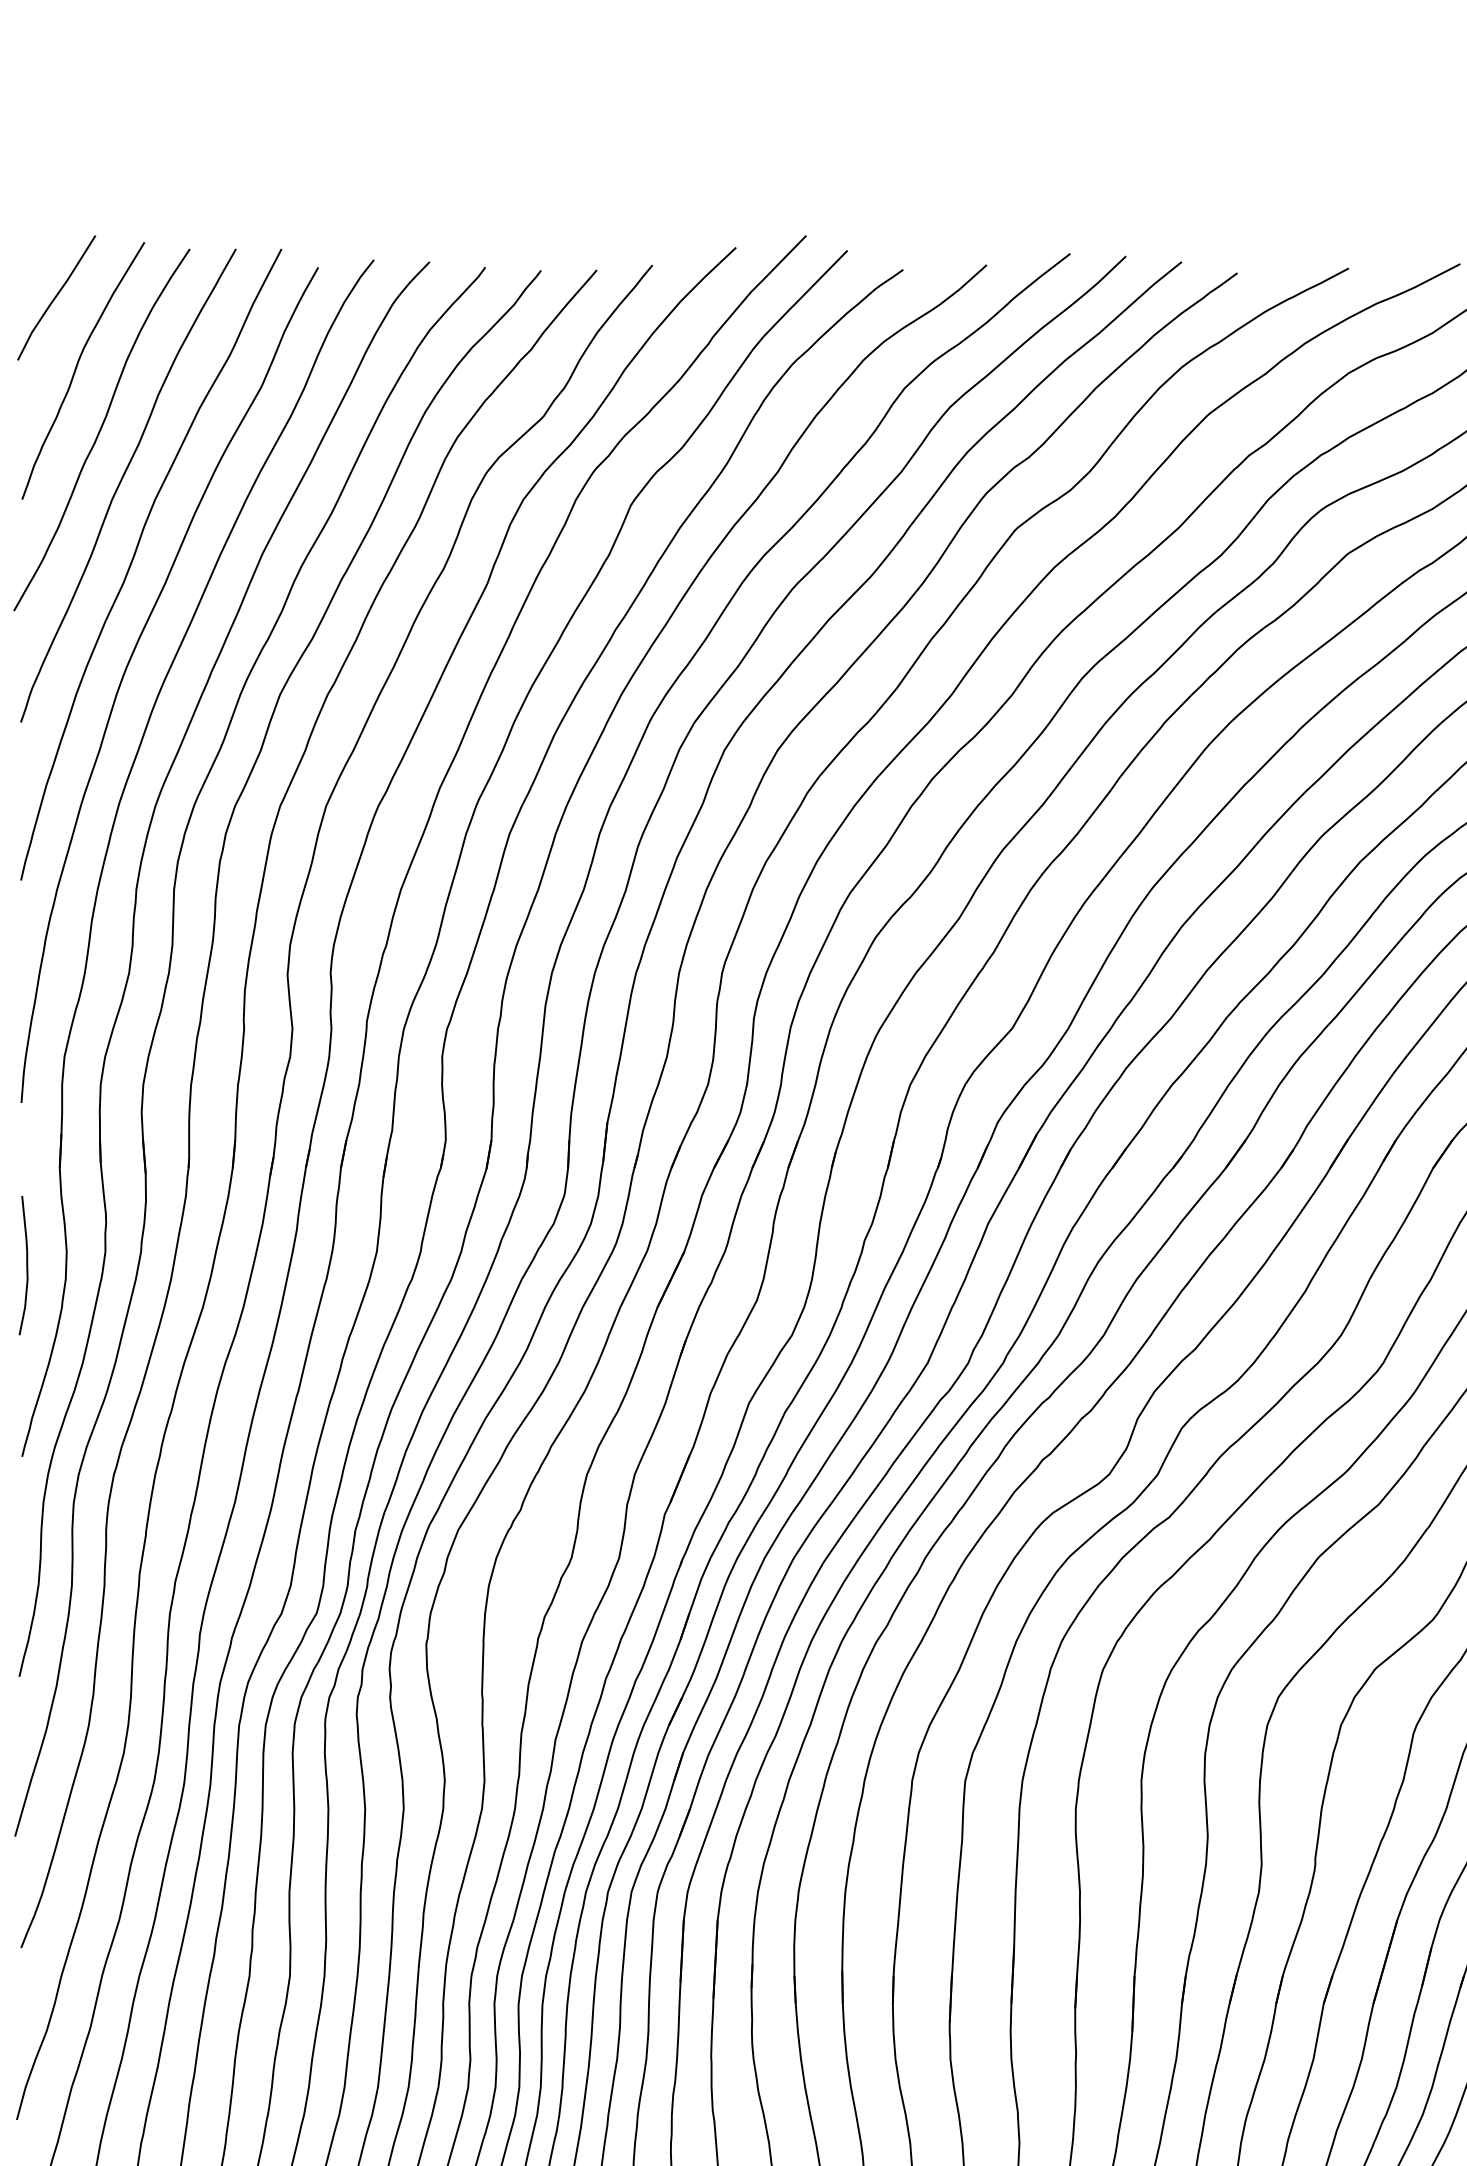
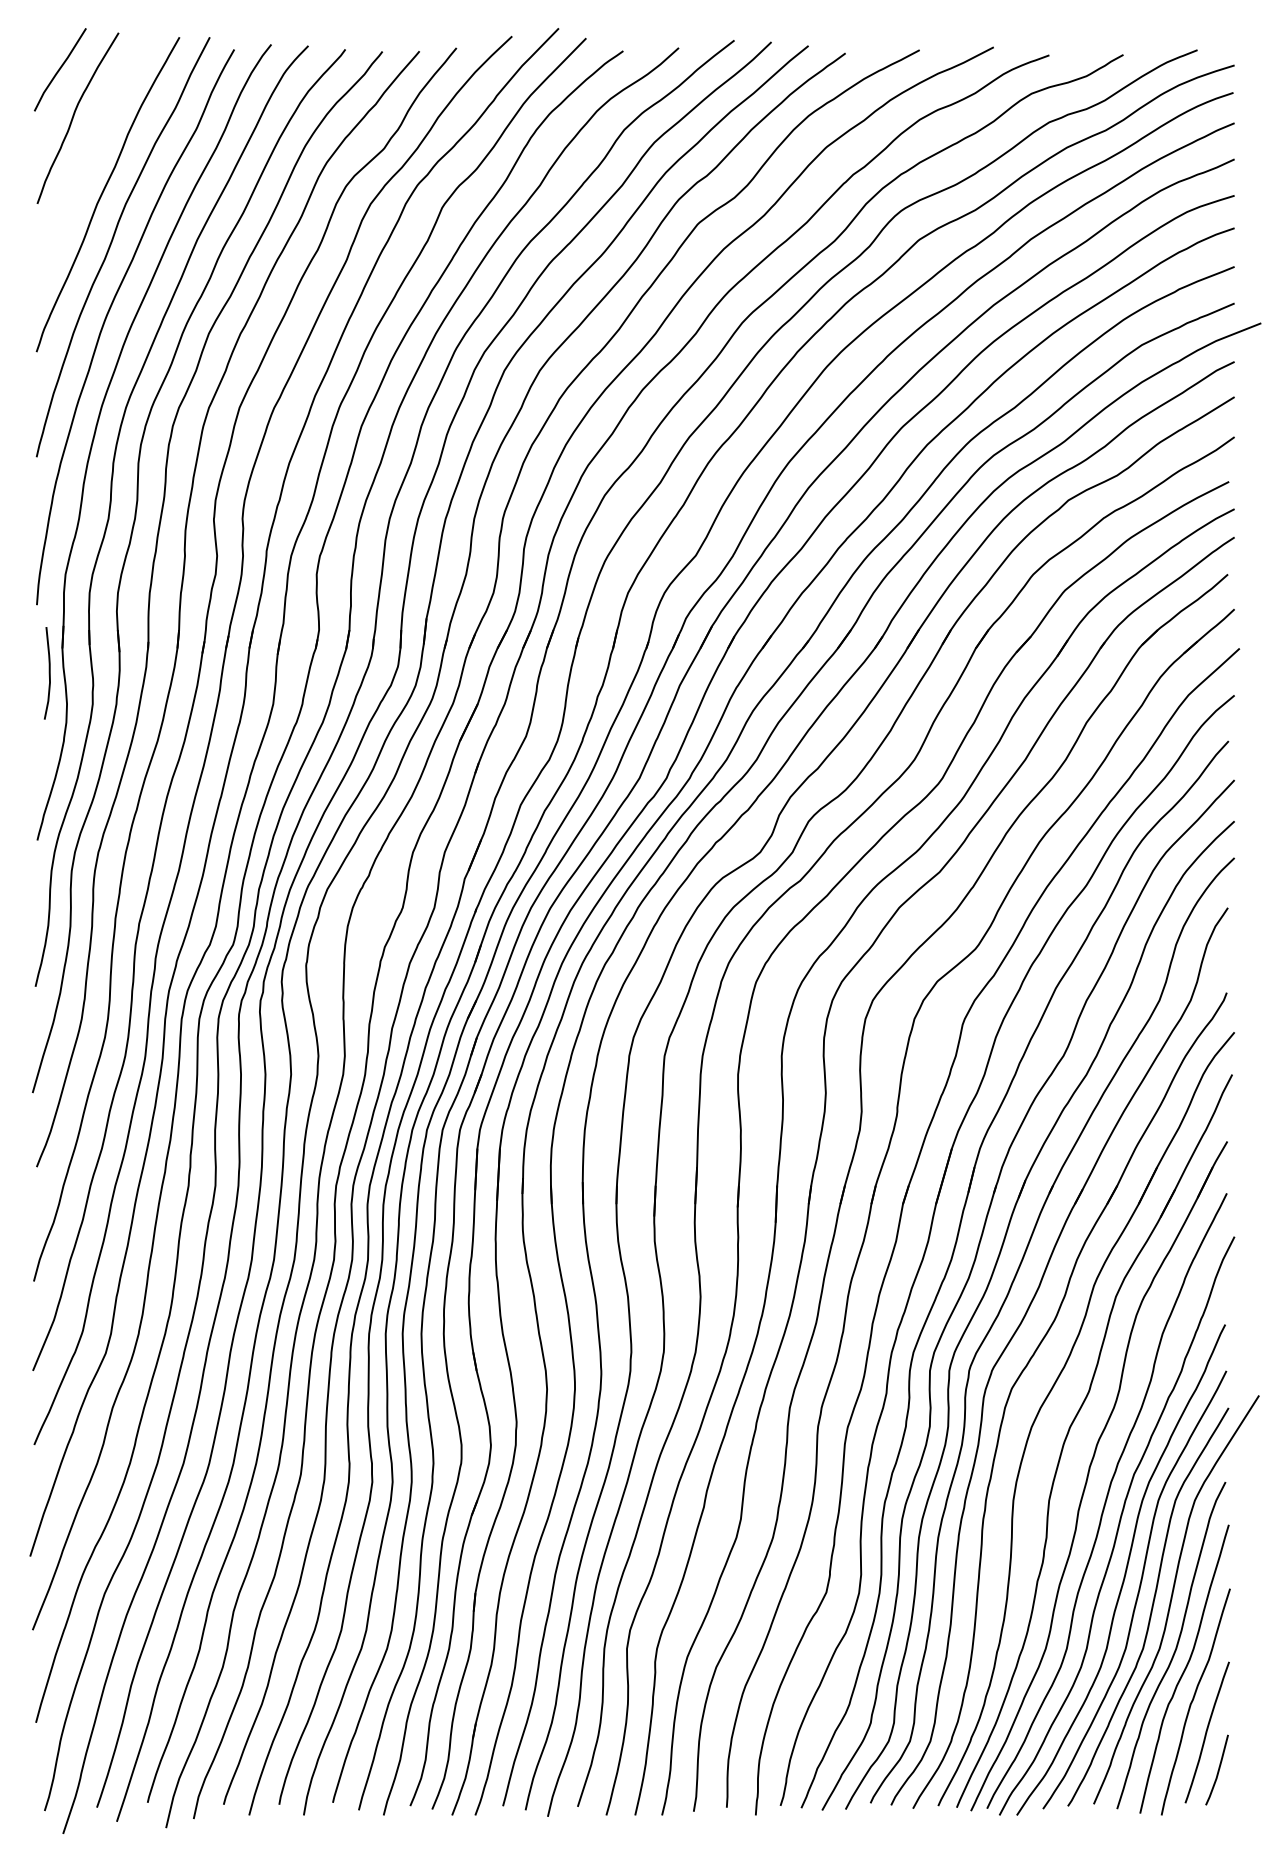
curve: (102, 429) -> (90, 157), removed
curve: (25, 1265) -> (48, 673), moved

